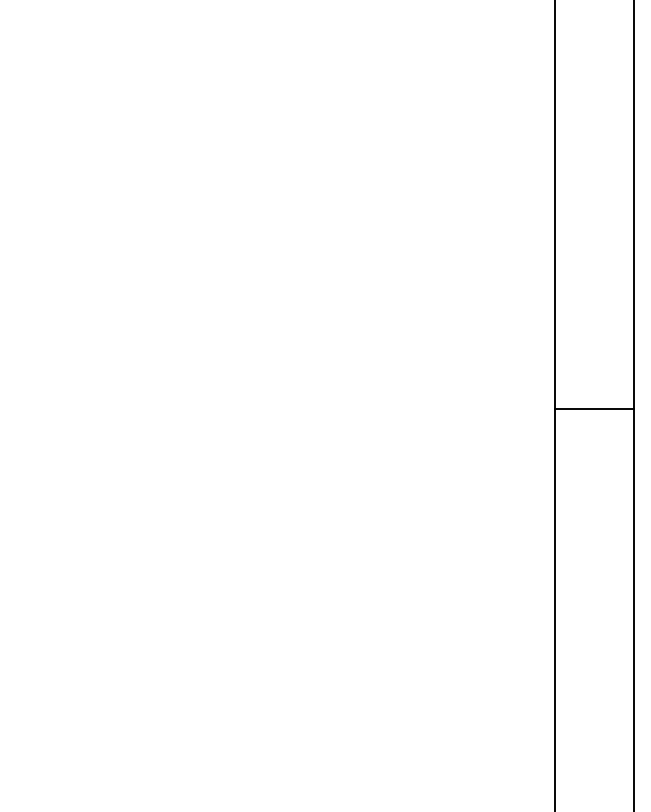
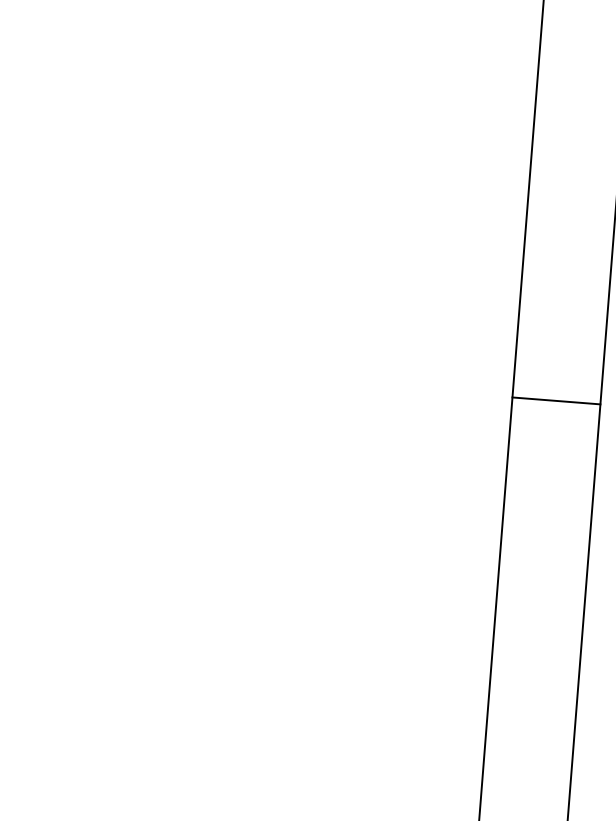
line: (593, 409) -> (555, 400), moved

